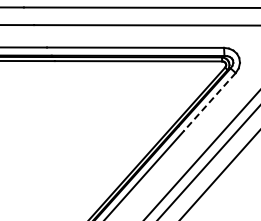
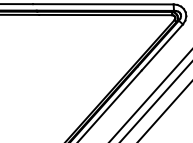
line: (209, 102) -> (162, 47), dashed -> solid

